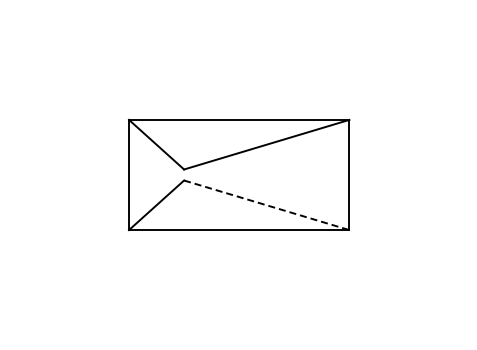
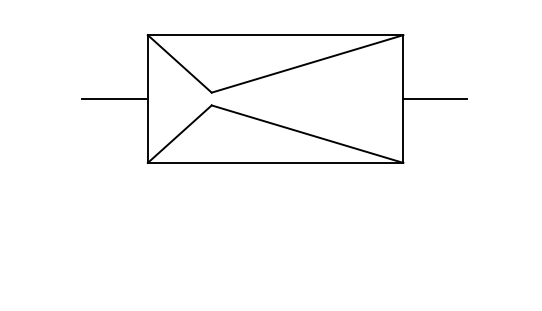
line: (99, 174) -> (113, 98), added
line: (376, 174) -> (434, 98), added
line: (267, 205) -> (308, 134), dashed -> solid

